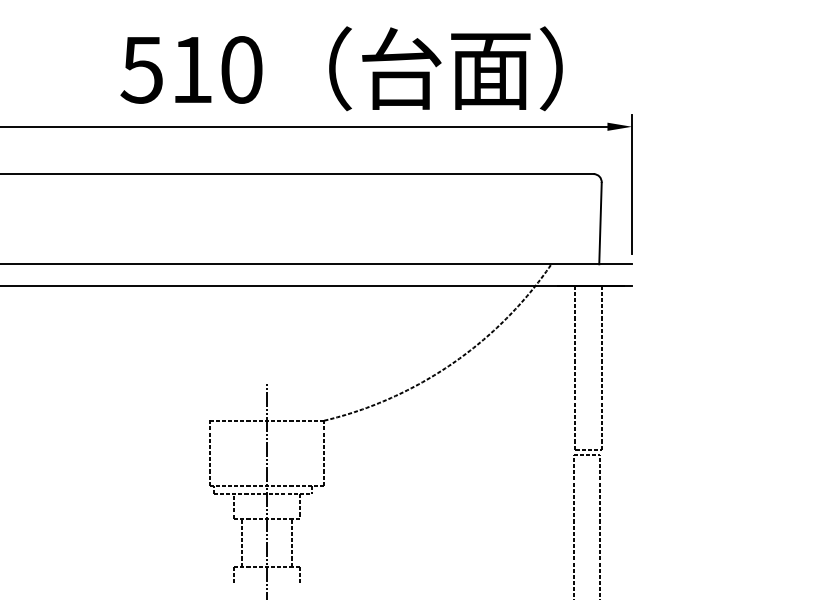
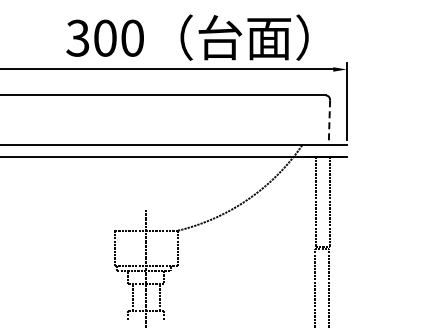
text: (166, 68) -> (91, 37), 510 -> 300
line: (600, 225) -> (329, 123), solid -> dashed

